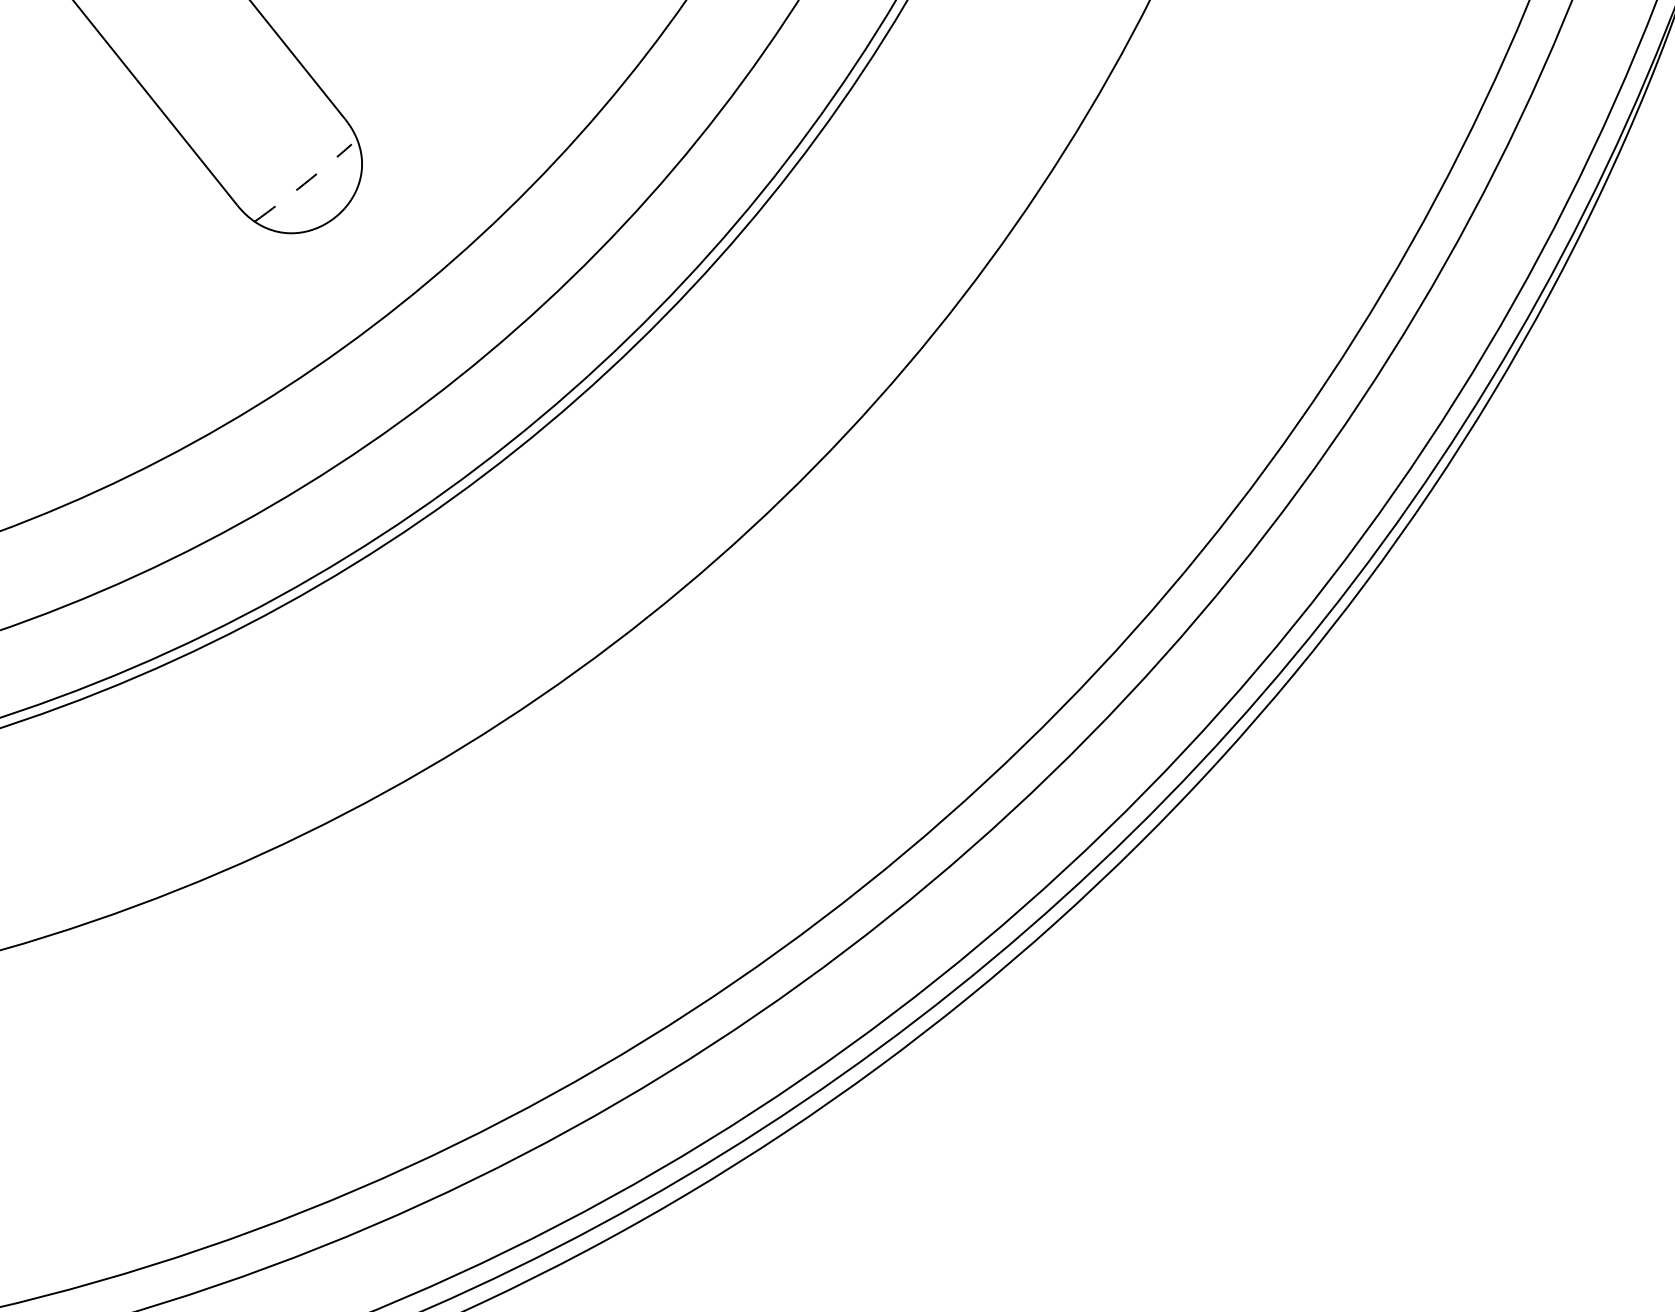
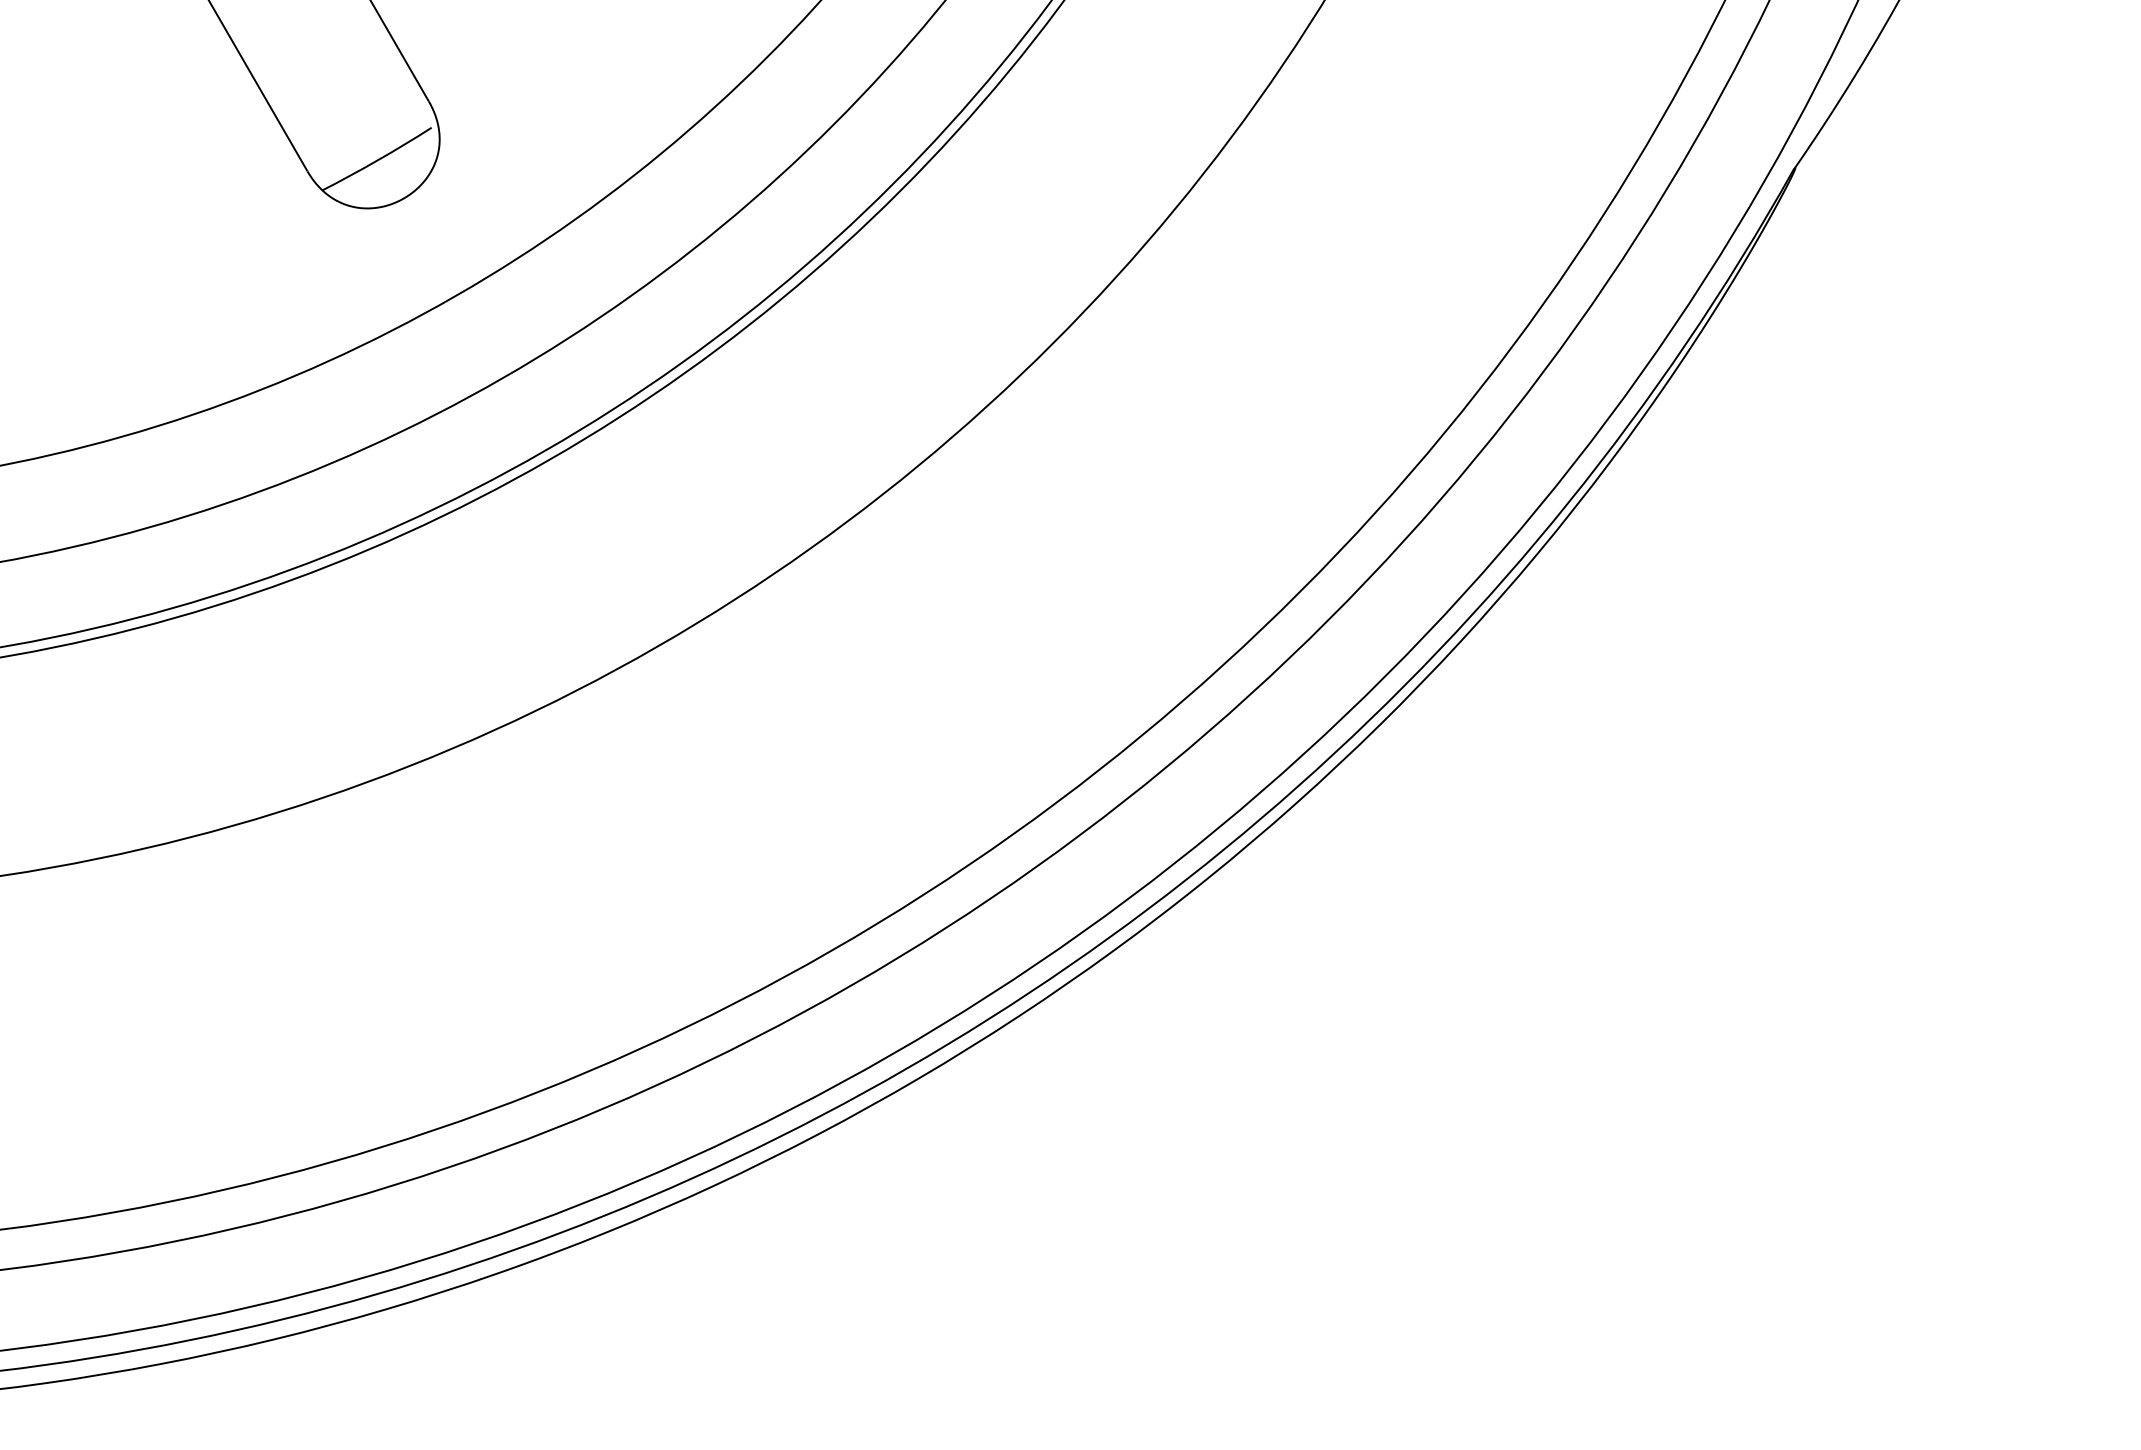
arc: (303, 184) -> (377, 160), dashed -> solid

